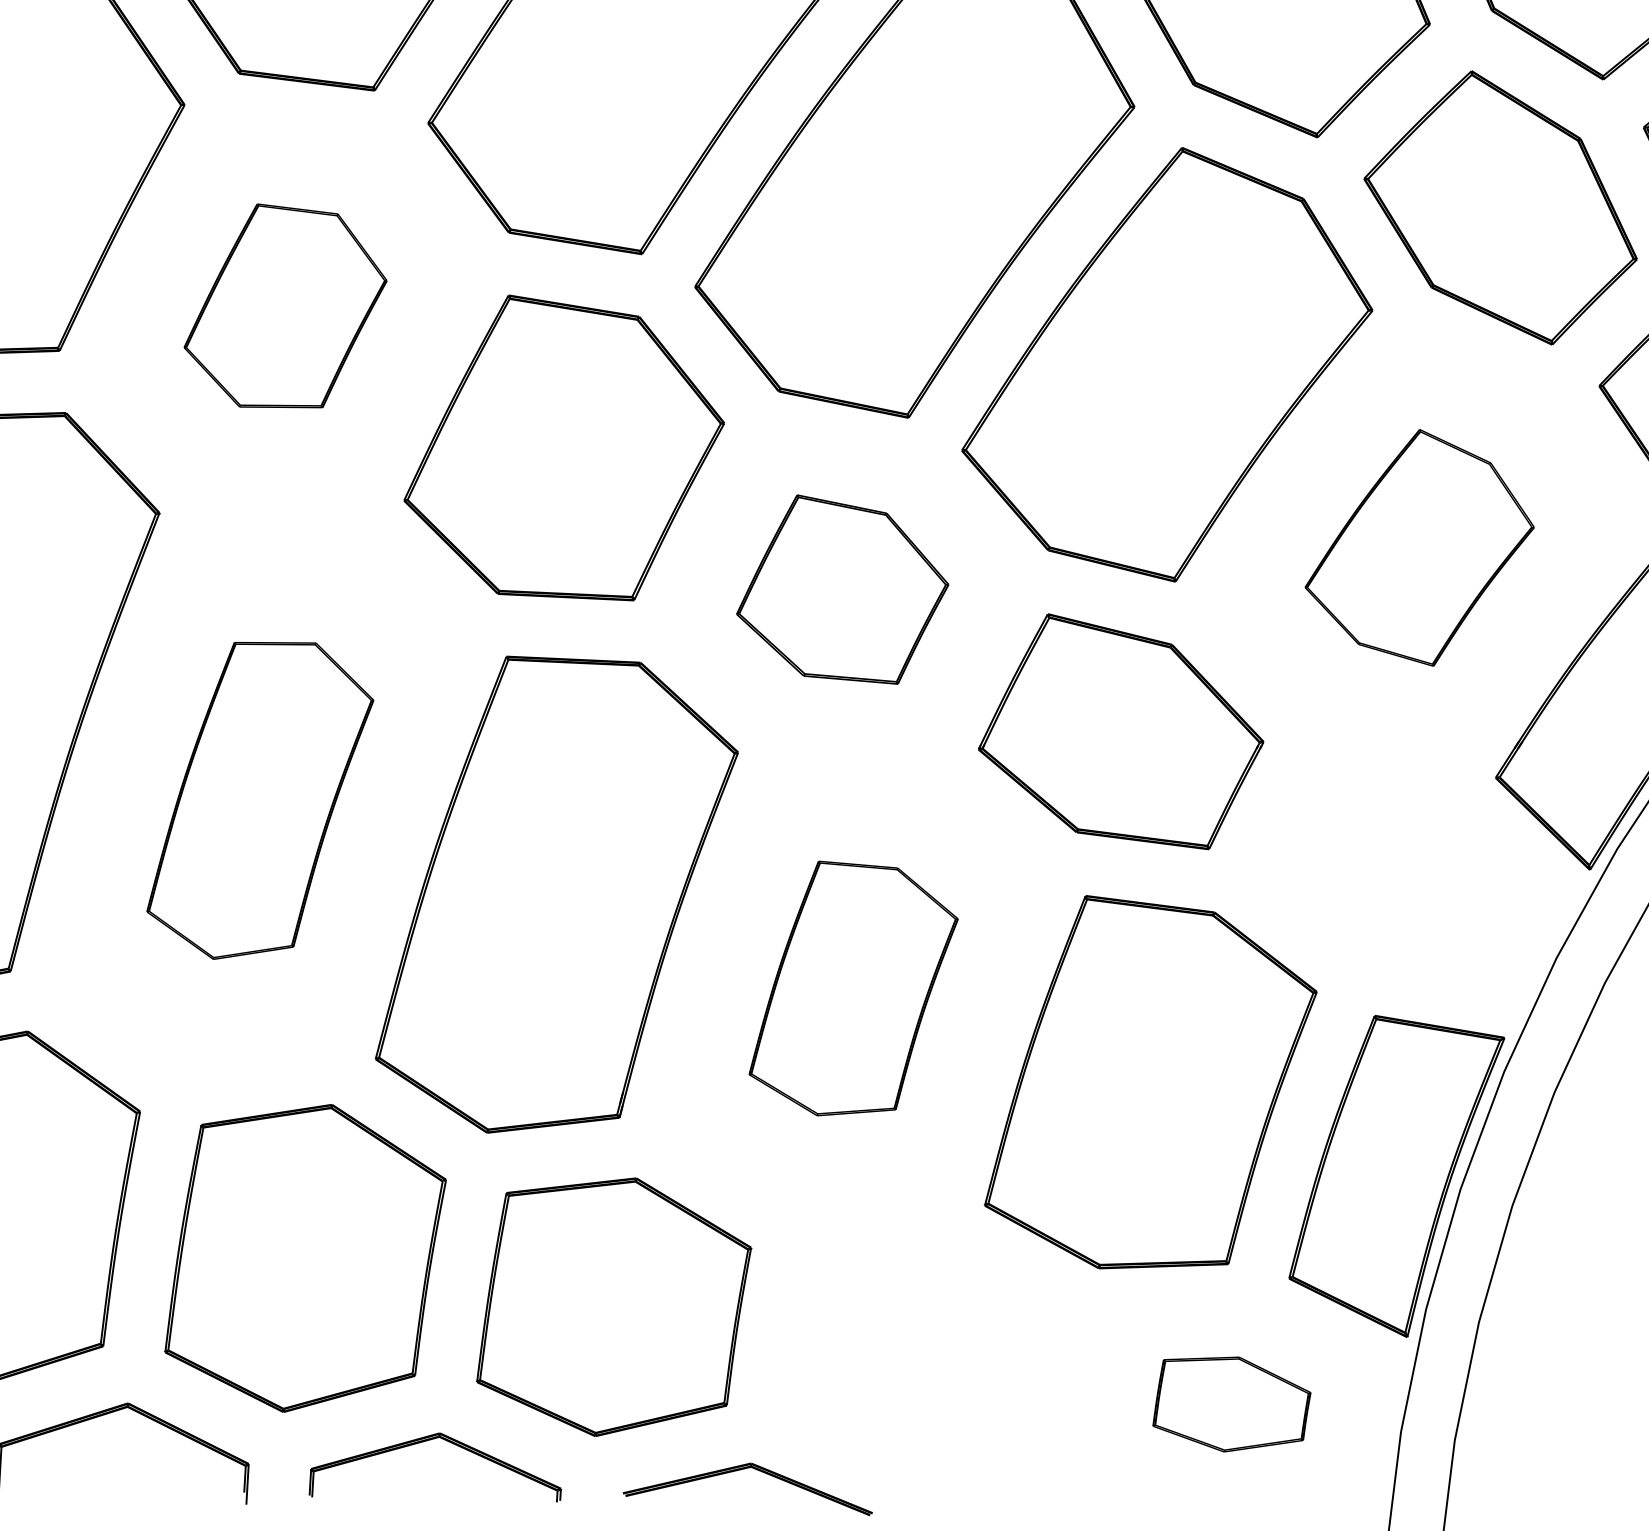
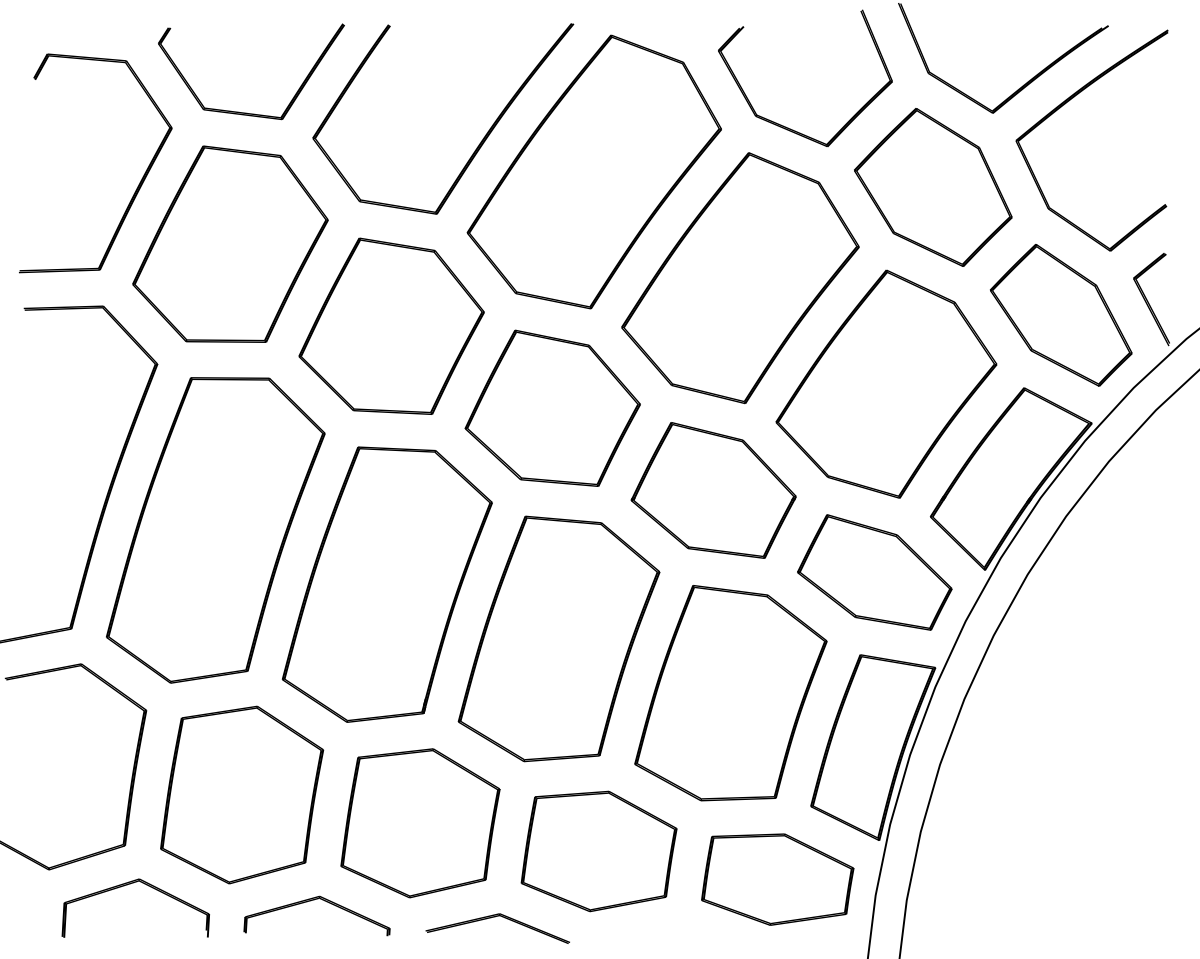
part: (285, 304) -> (230, 243), size x1.67
part: (1419, 546) -> (886, 383), size x1.67
part: (842, 588) -> (552, 407), size x1.43
part: (259, 800) -> (215, 530), size x1.67
part: (1399, 873) -> (874, 572), added
part: (852, 987) -> (558, 638), size x1.67
part: (921, 1355) -> (598, 851), added
part: (1231, 1404) -> (777, 879), size x1.67

